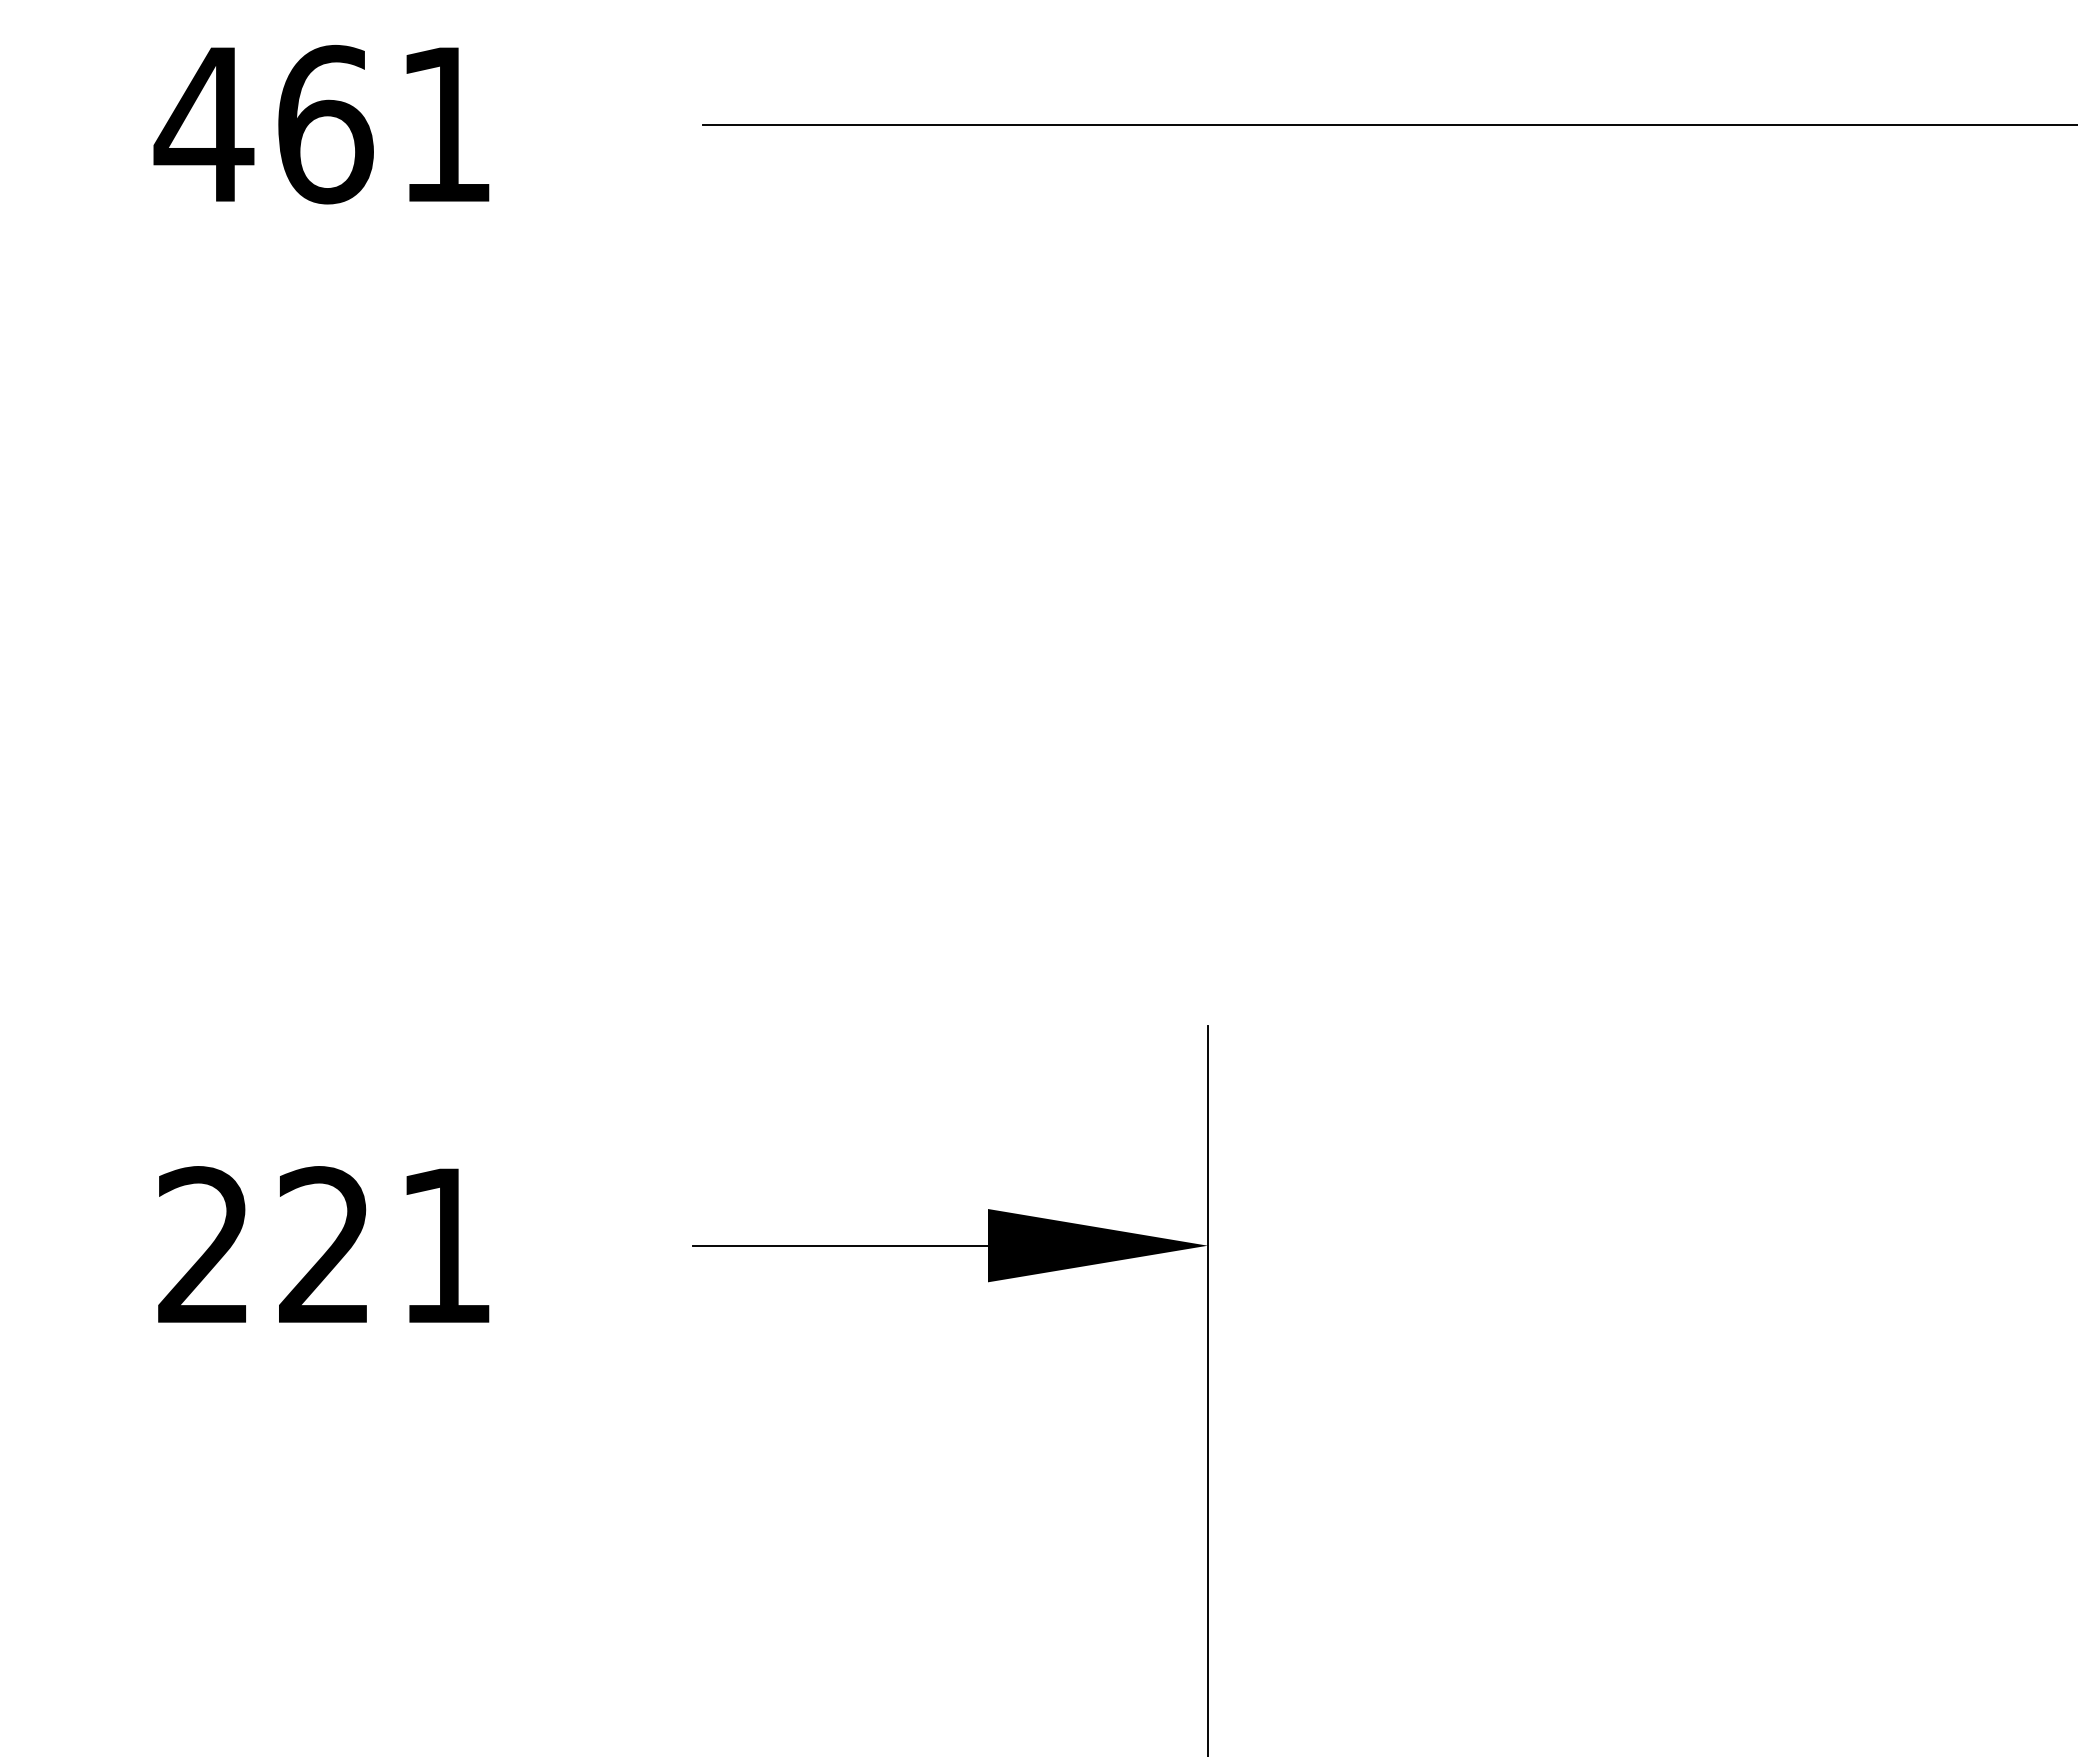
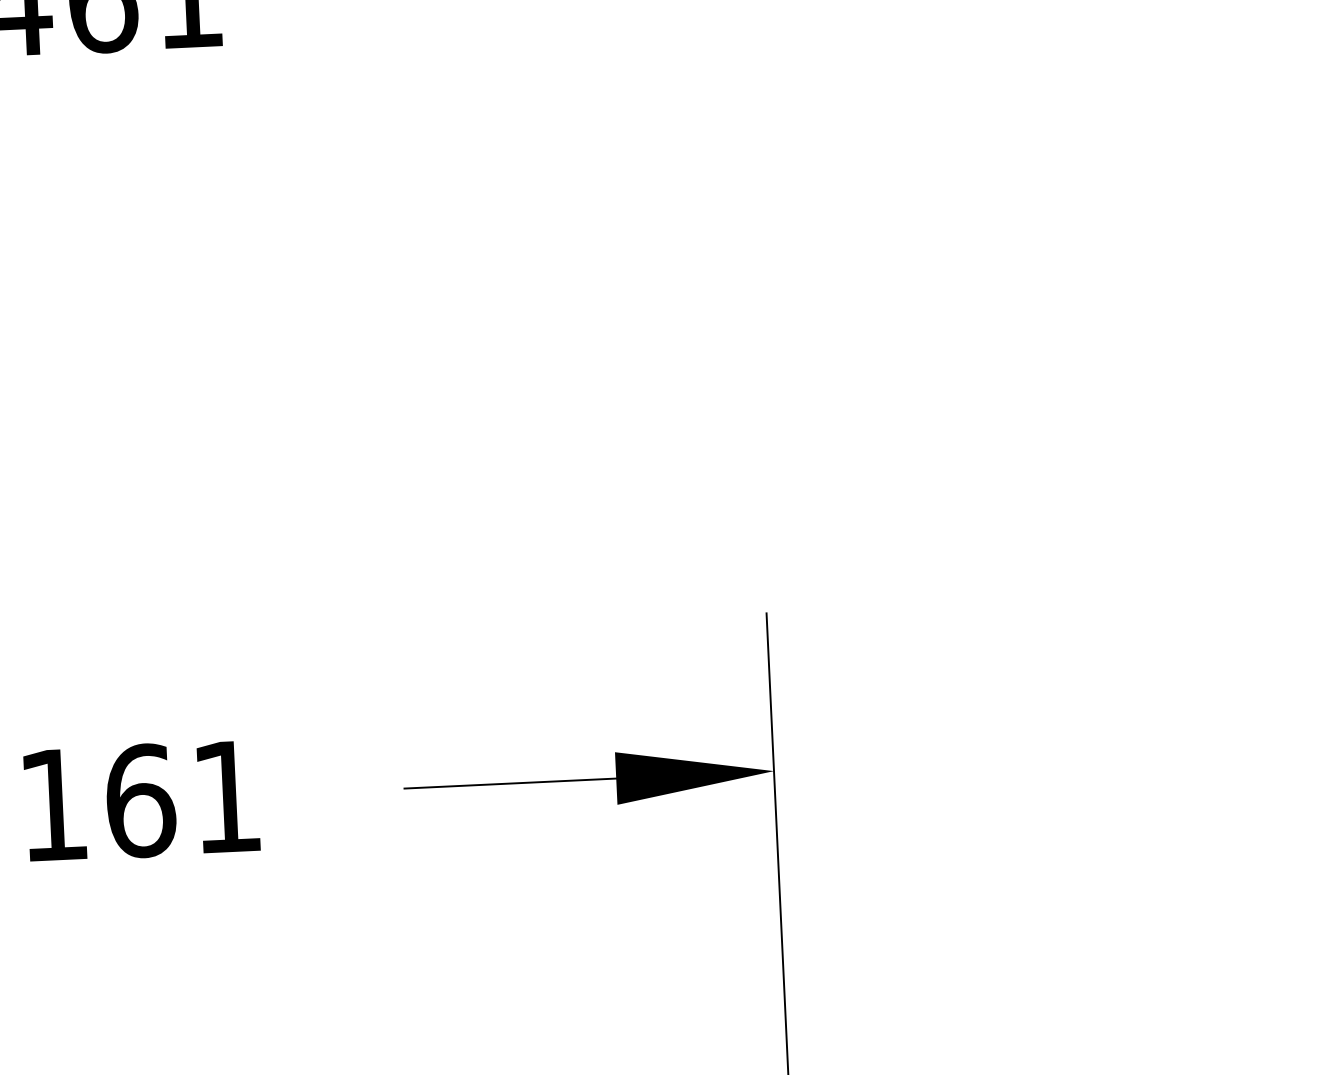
text: (265, 1245) -> (97, 802), 221 -> 161

